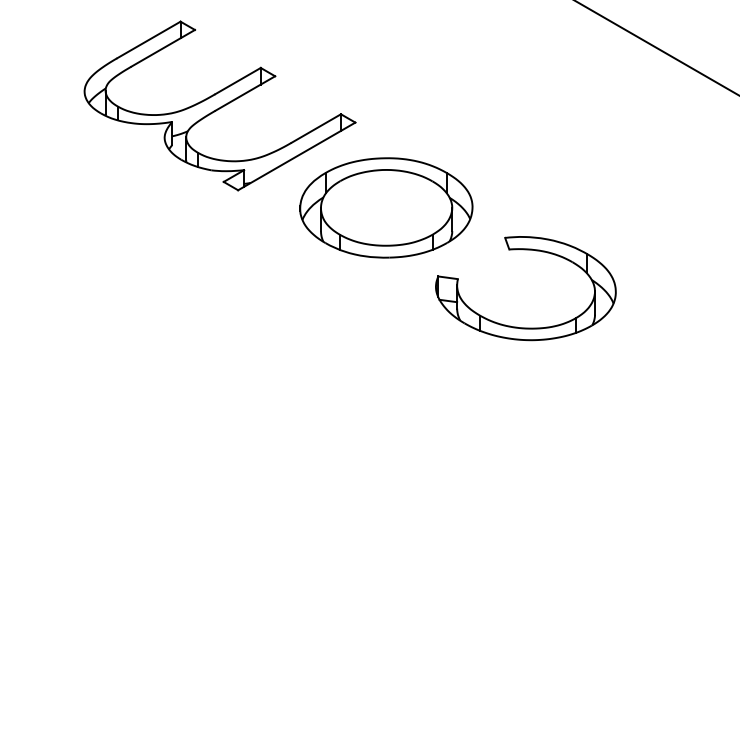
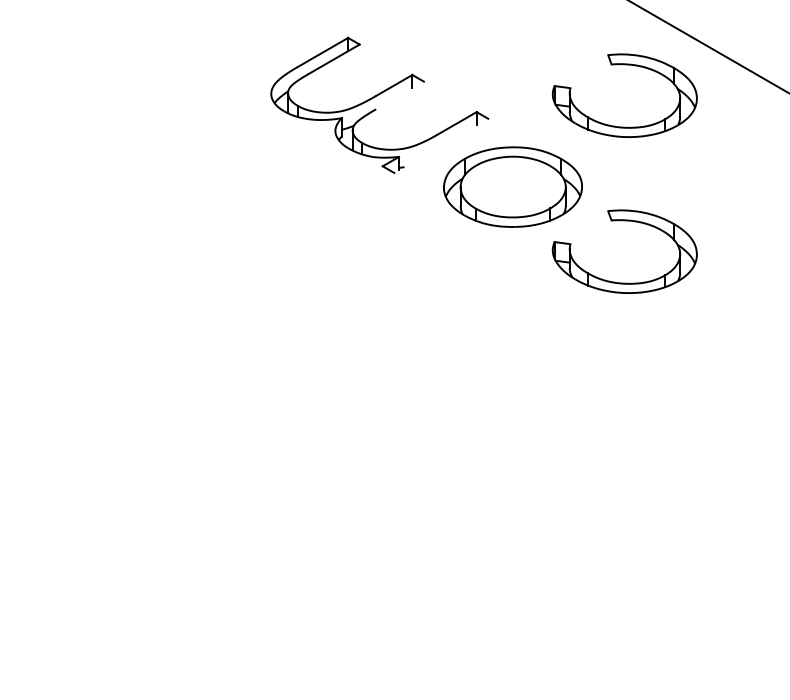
part: (525, 56) -> (624, 65), added
line: (244, 93) -> (399, 95), removed
line: (297, 155) -> (441, 145), removed

